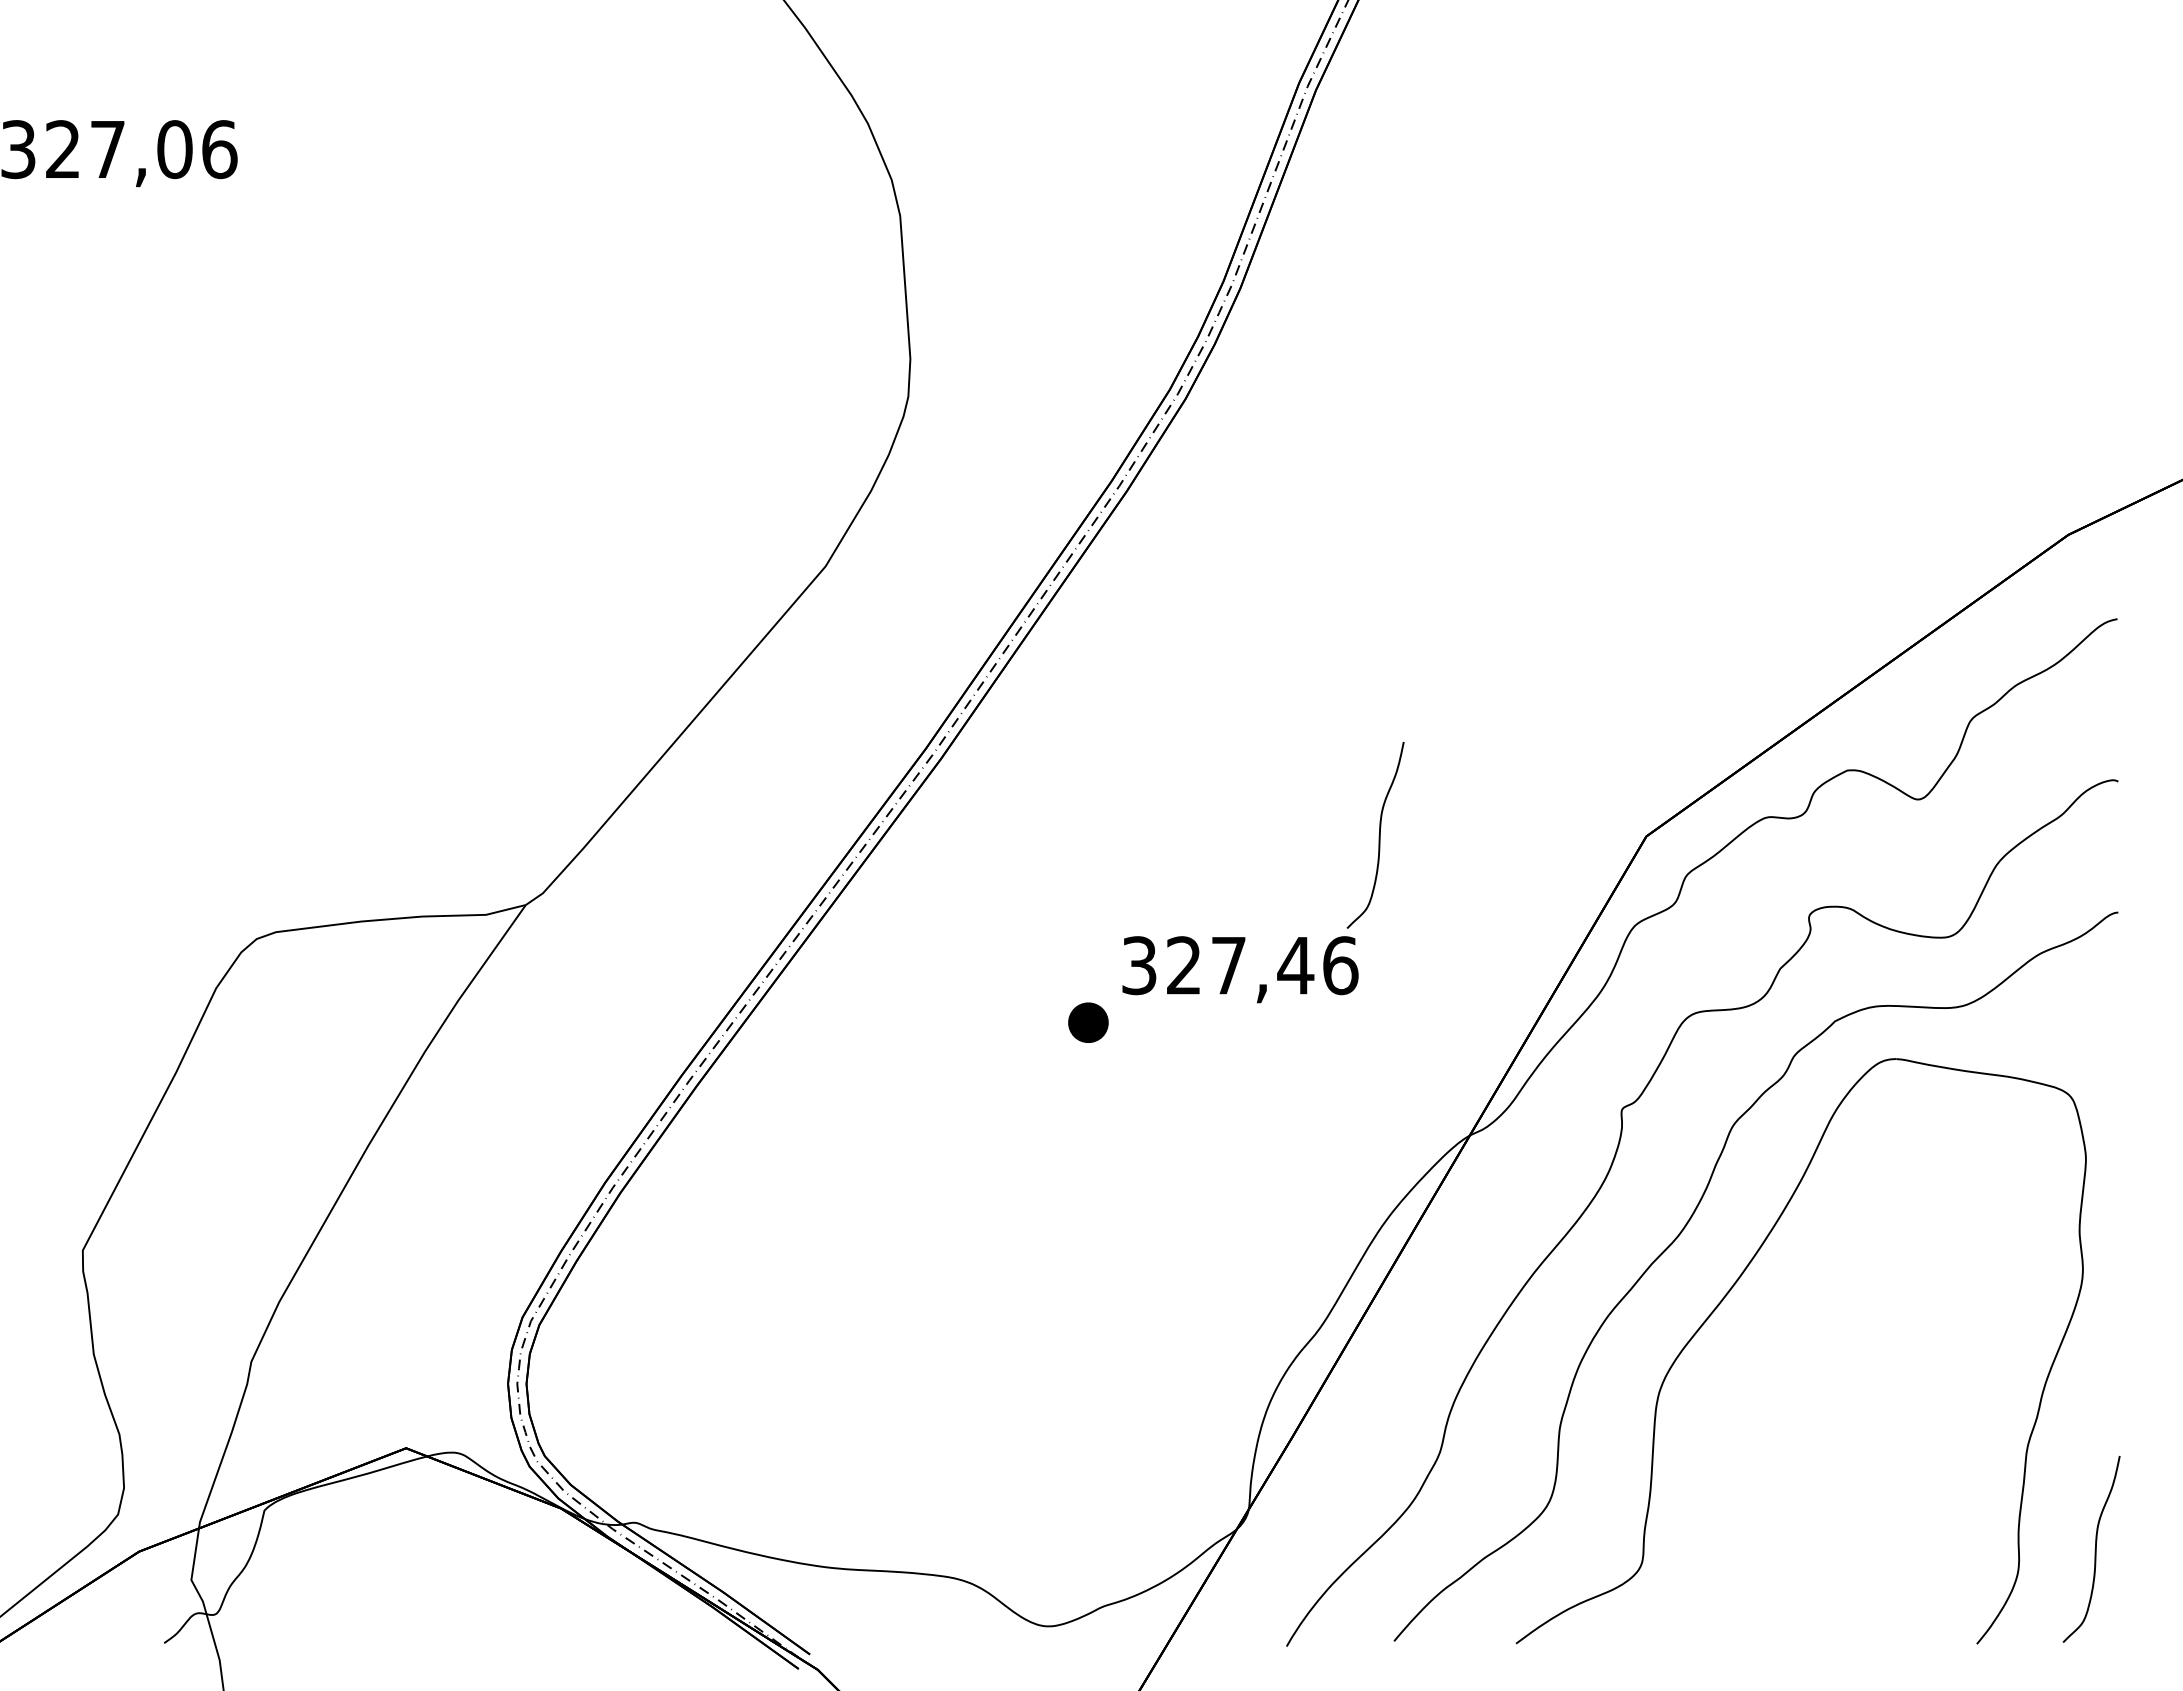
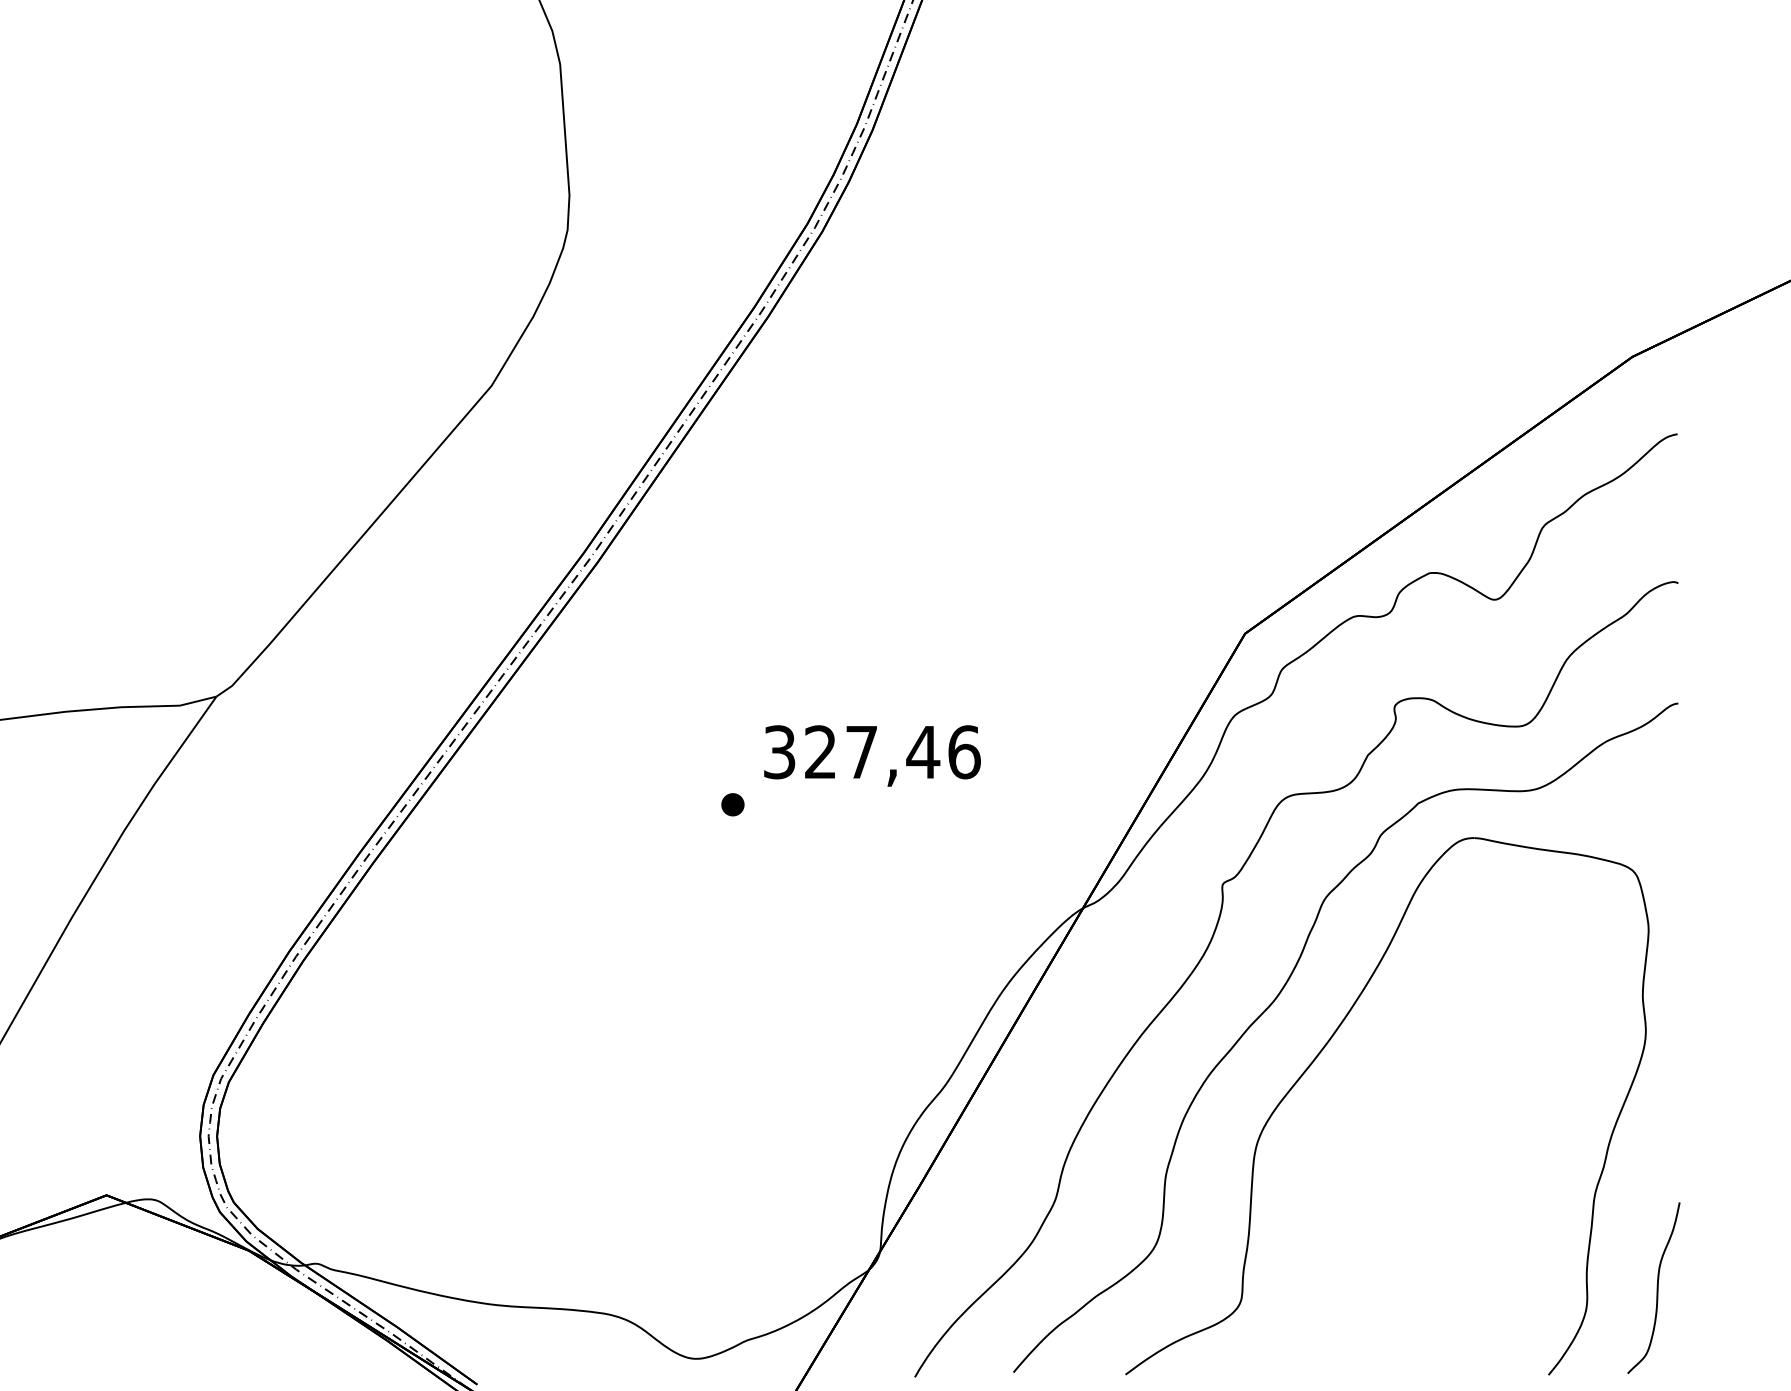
curve: (1378, 835) -> (999, 632), removed
part: (1088, 1022) -> (732, 804), size x0.62

